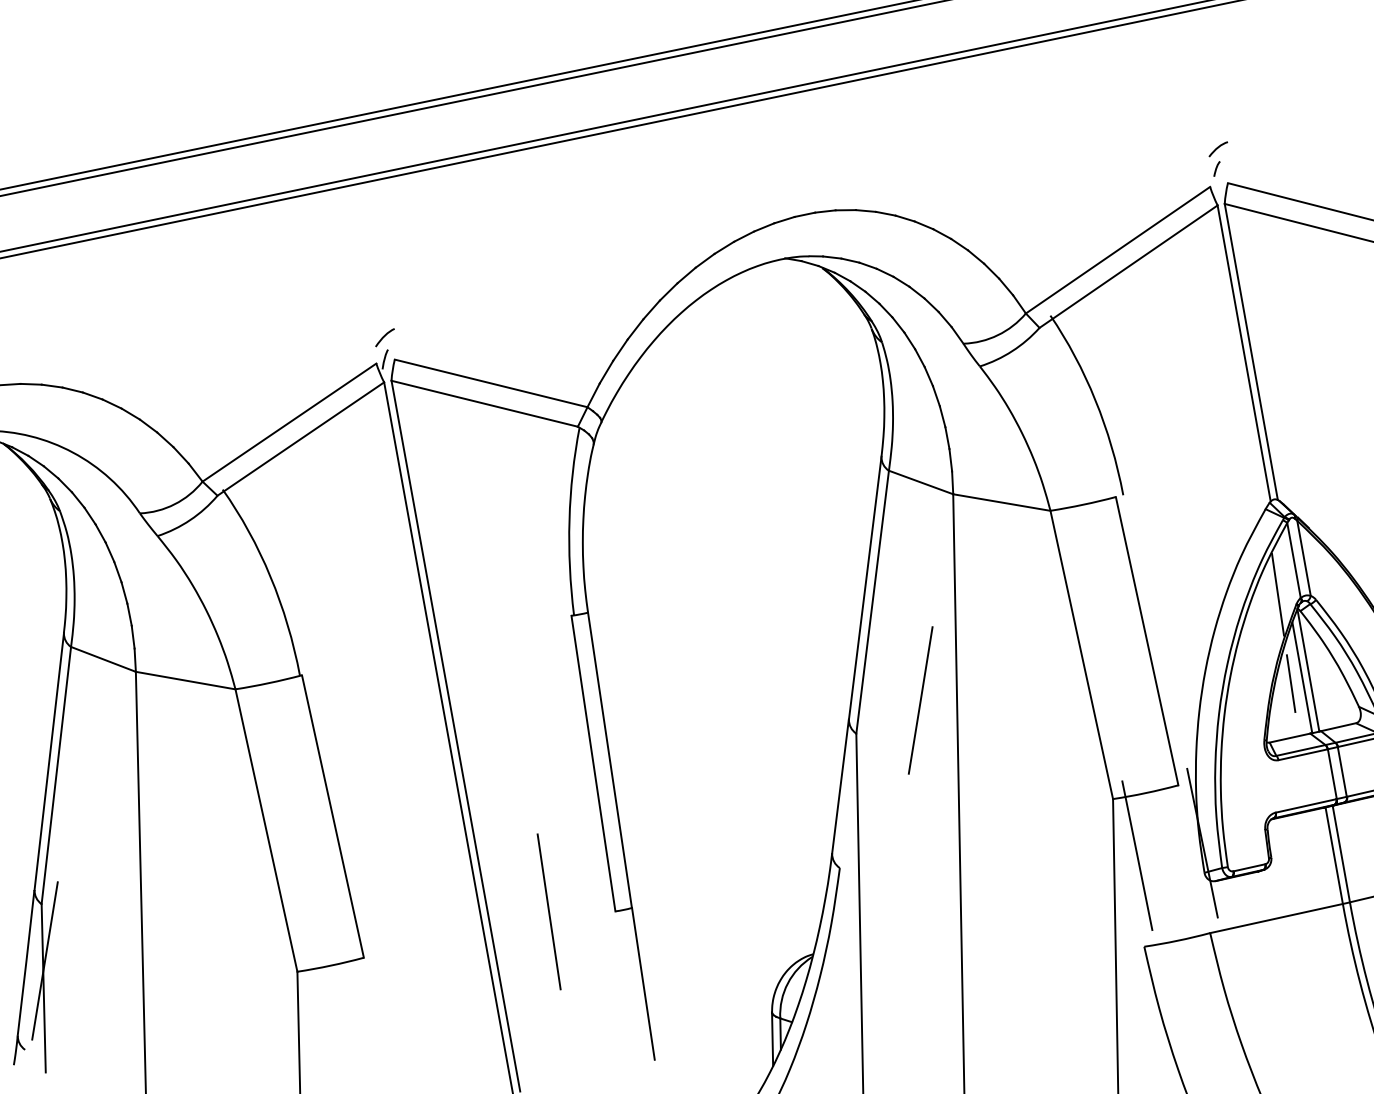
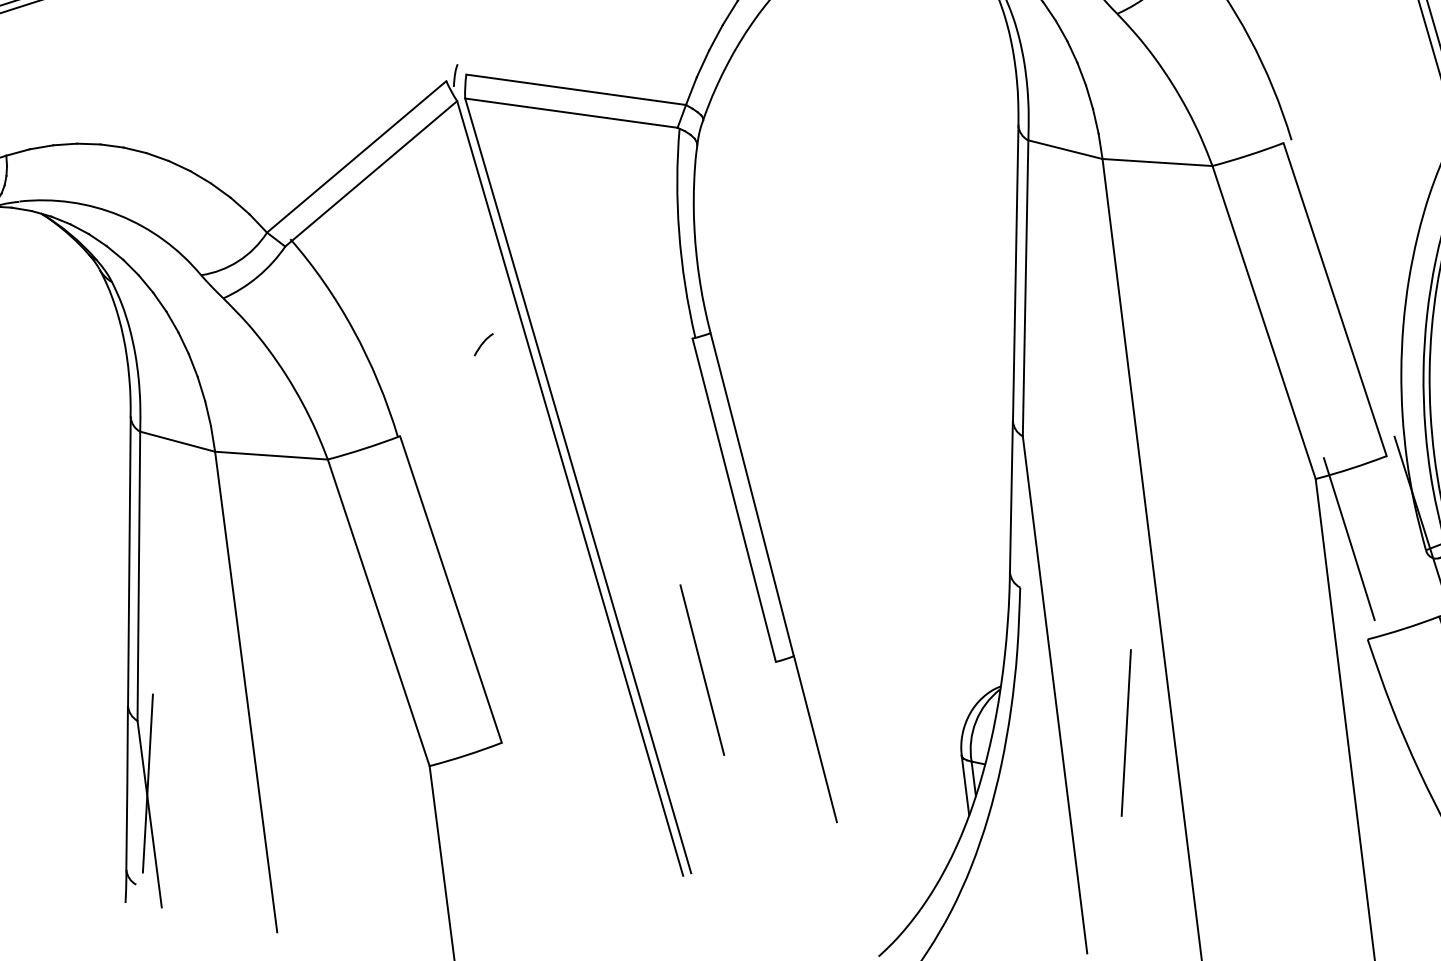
curve: (384, 337) -> (483, 344), moved
line: (920, 700) -> (1126, 733), moved

